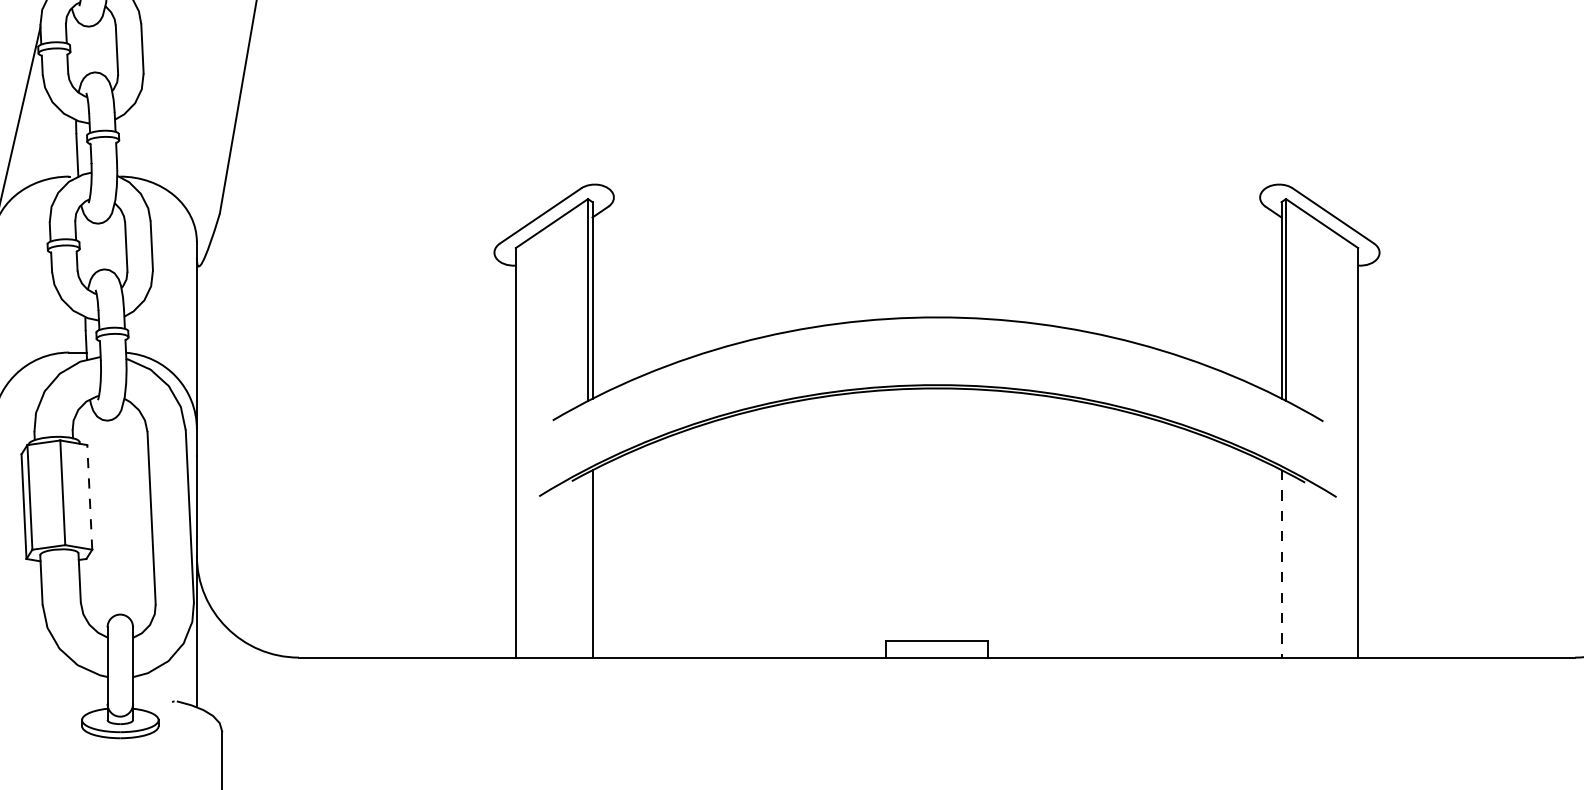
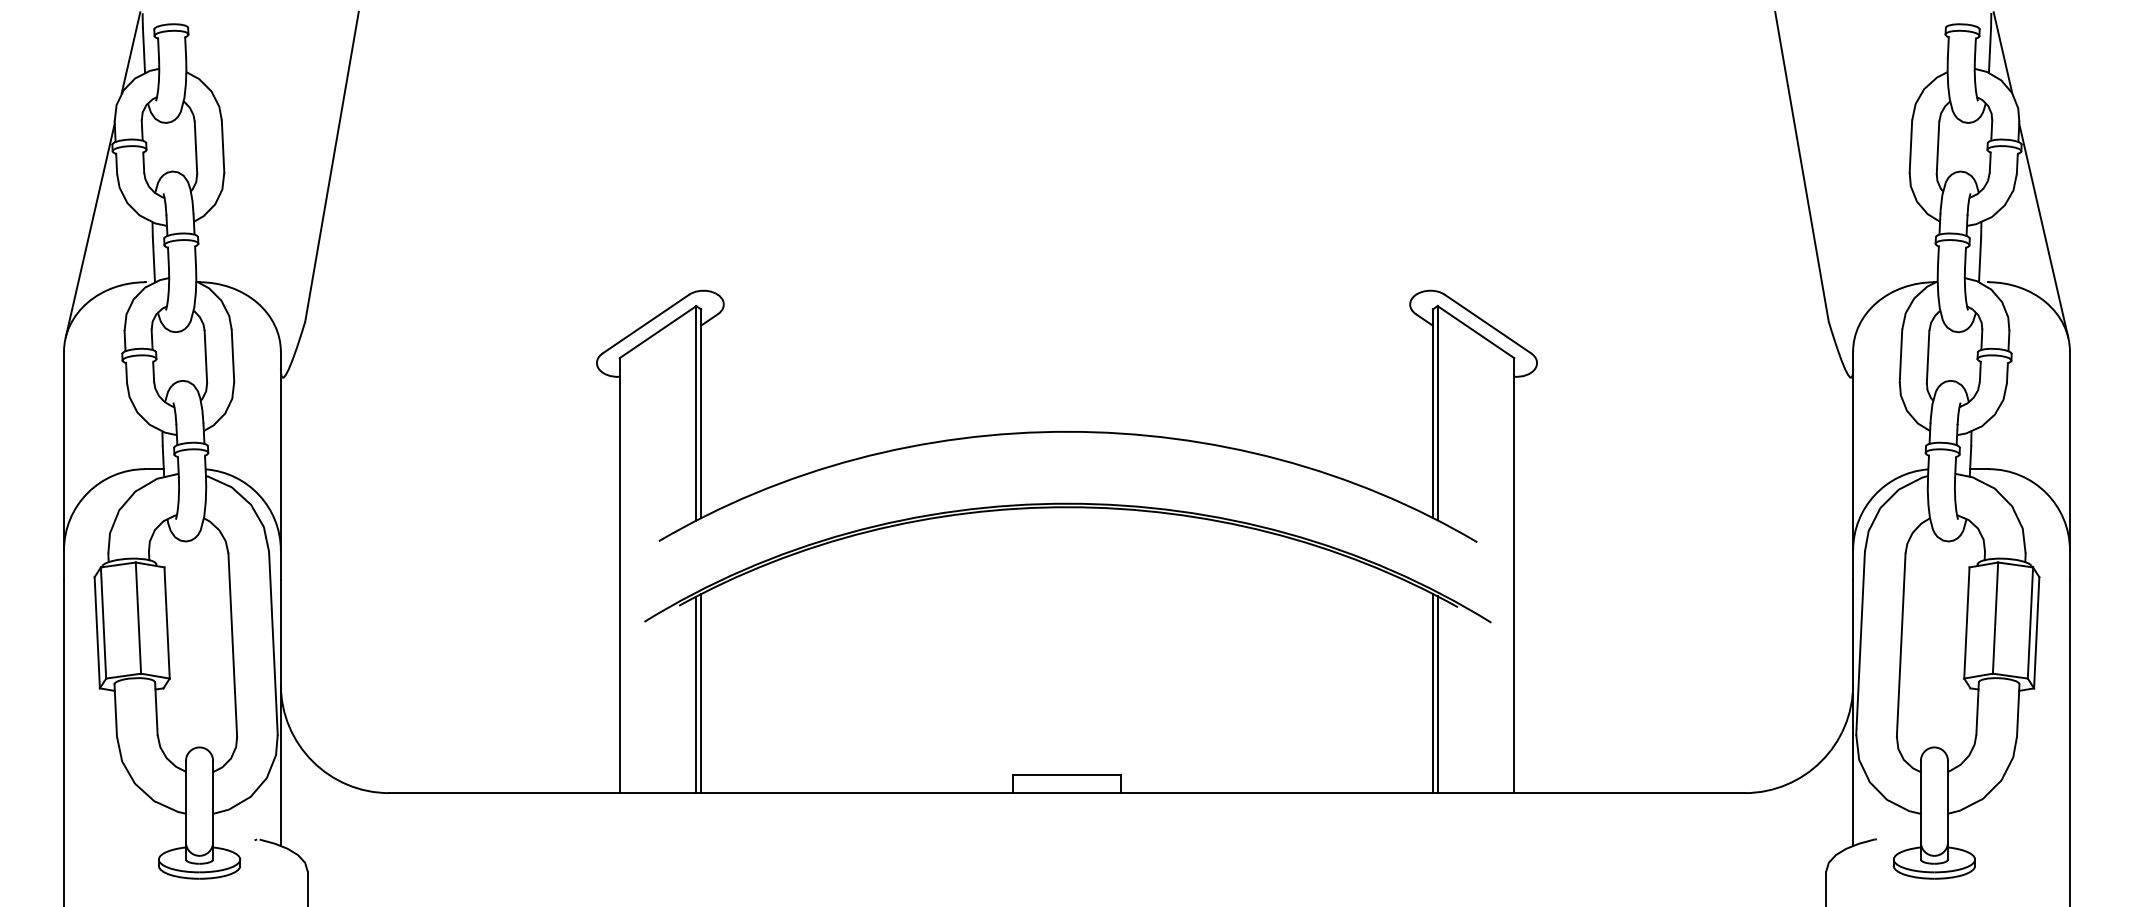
line: (90, 496) -> (167, 622), dashed -> solid
line: (1281, 563) -> (1432, 693), dashed -> solid
line: (588, 564) -> (696, 694), added
line: (1285, 564) -> (1437, 694), added

